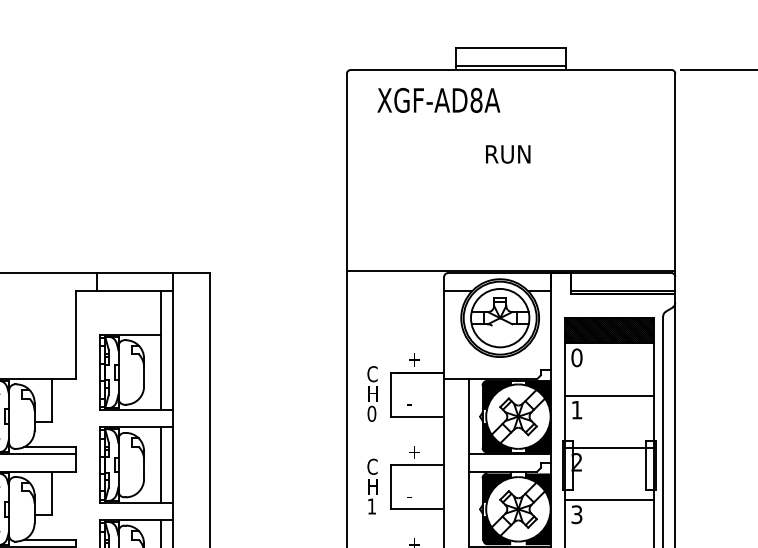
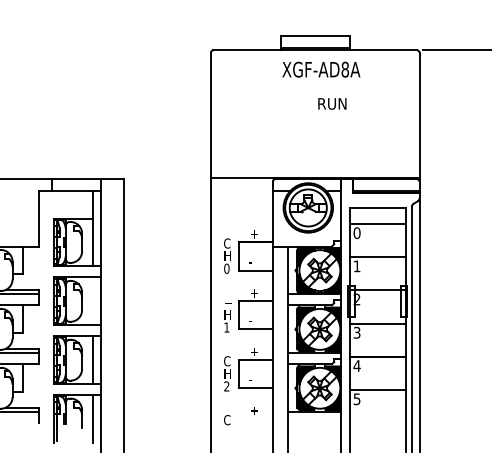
text: (439, 100) -> (321, 69), moved
text: (508, 153) -> (332, 103), moved
hatch: (609, 330) -> (377, 215), removed
line: (160, 465) -> (92, 301), removed
text: (372, 466) -> (227, 302), C -> +

